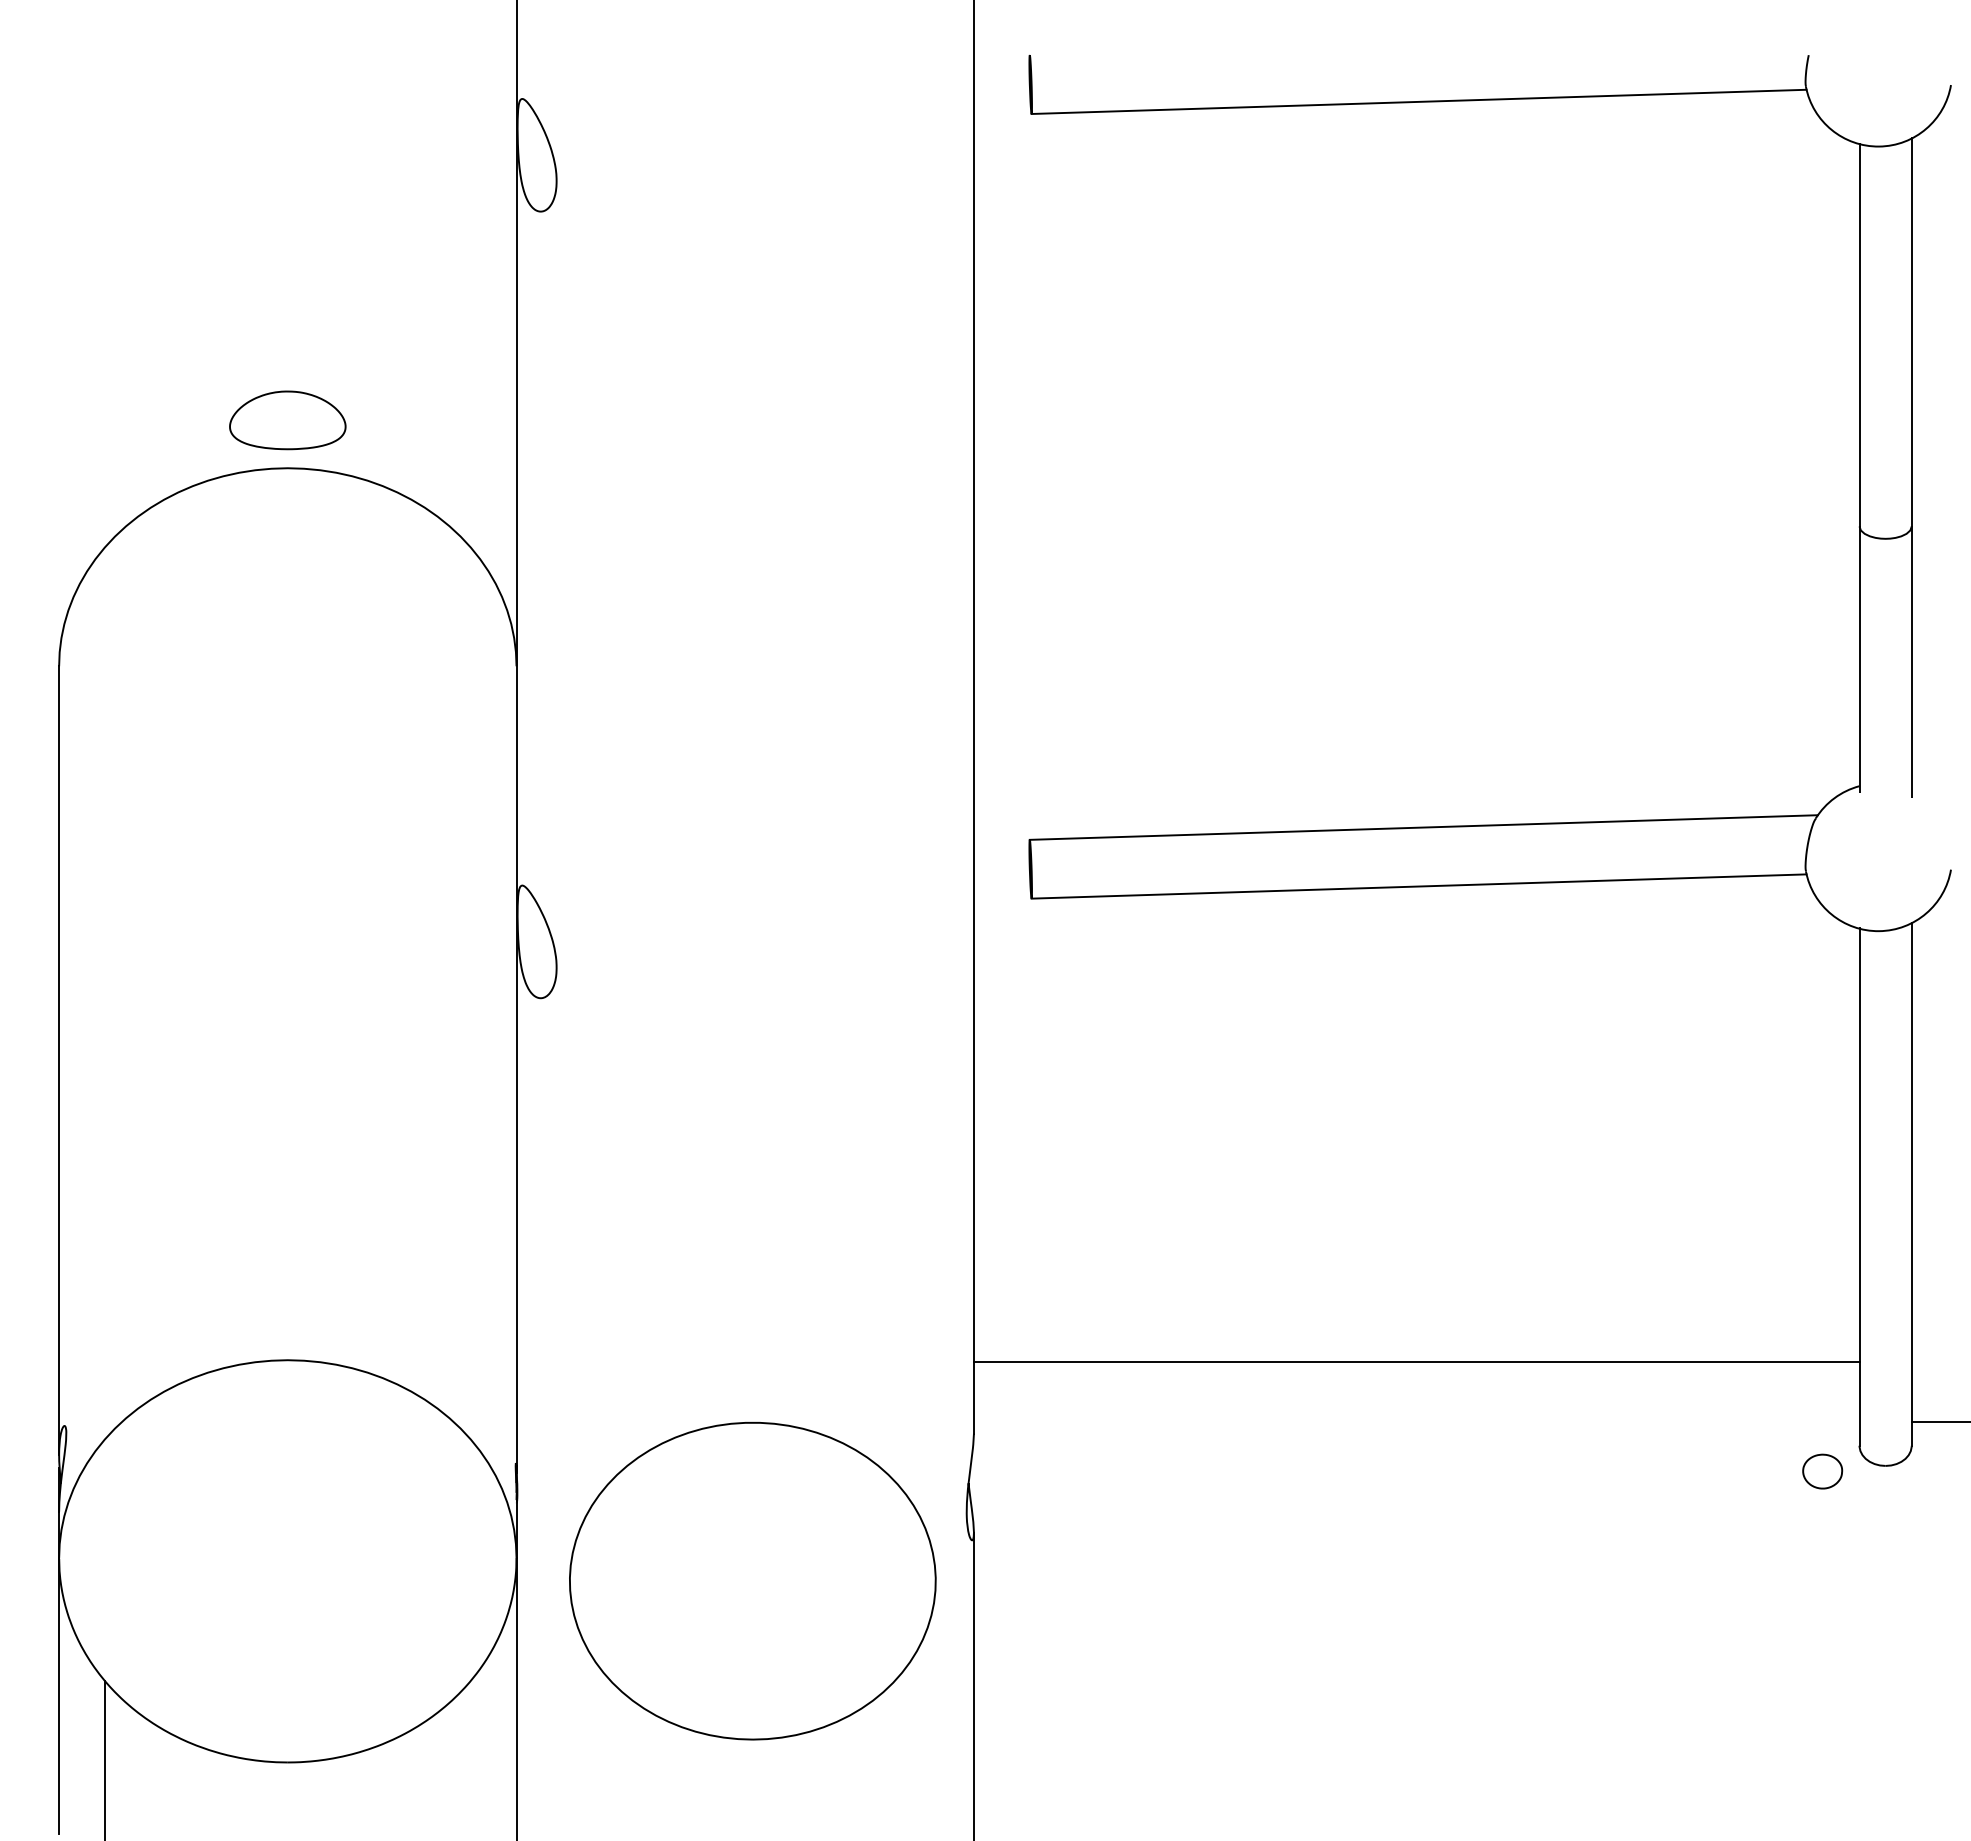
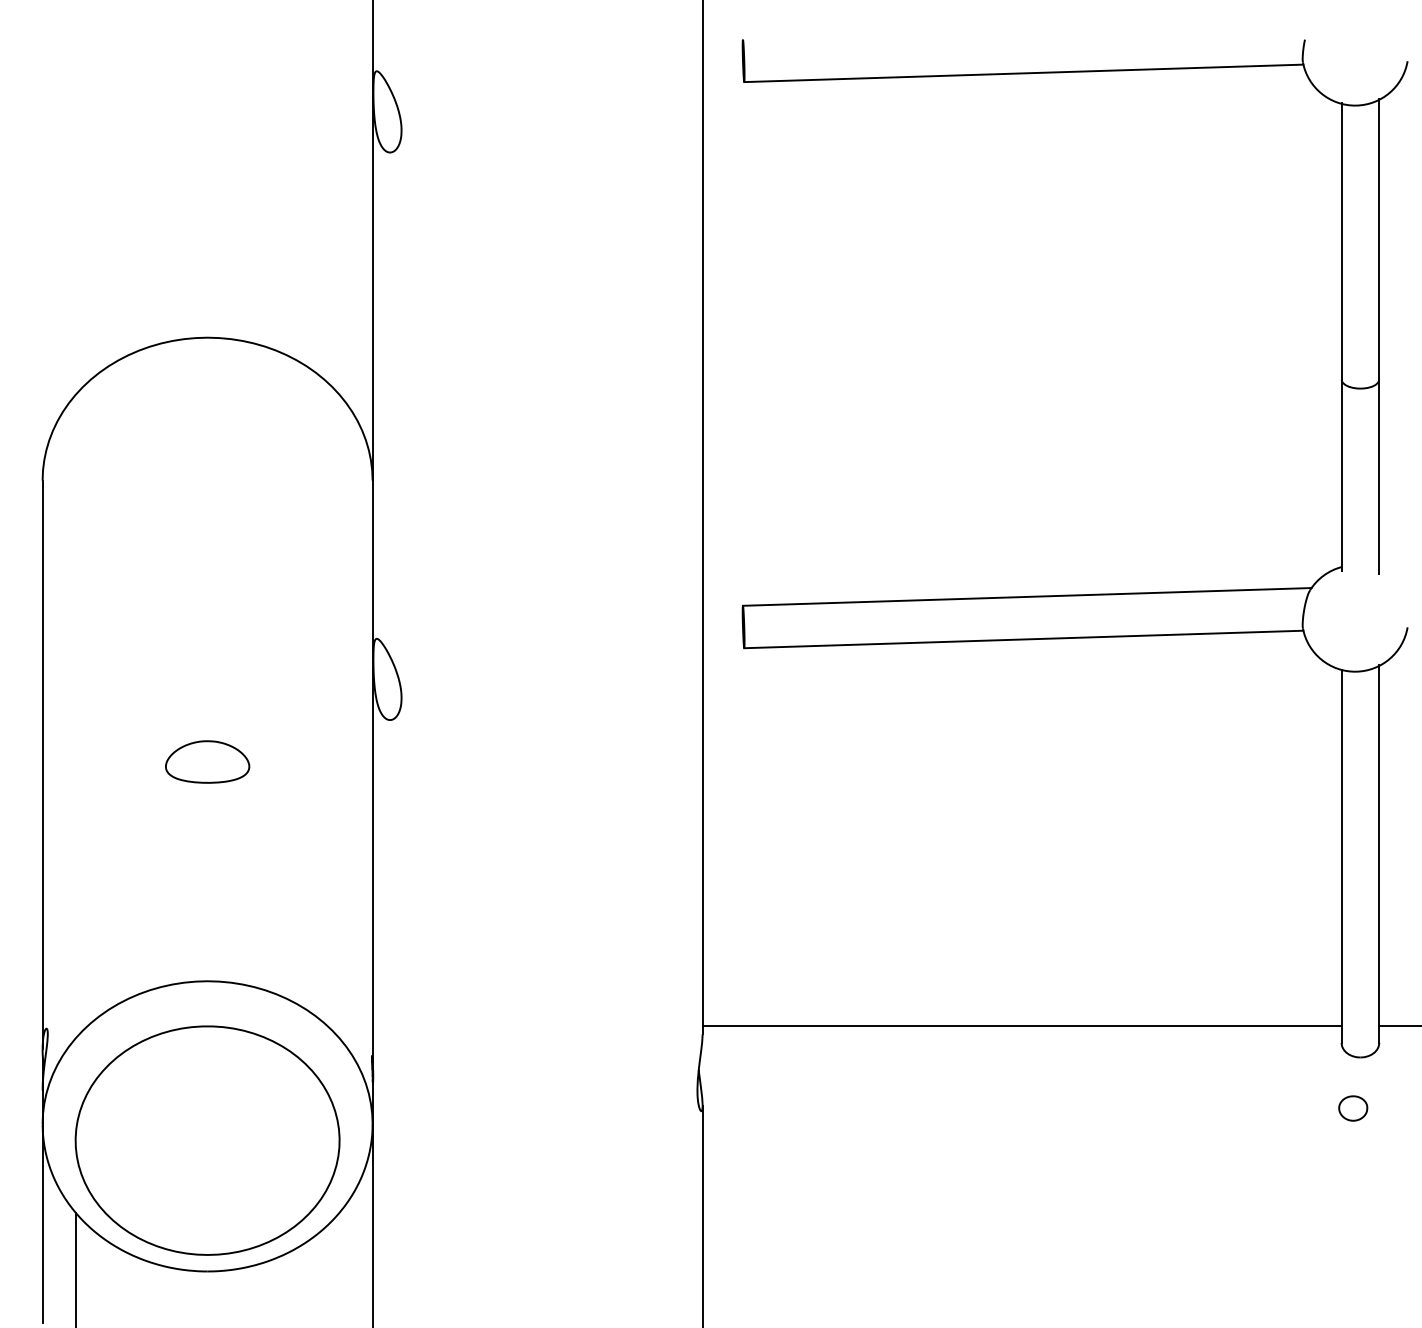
part: (287, 420) -> (207, 762), moved
line: (1416, 1361) -> (1021, 1025), moved
part: (1822, 1471) -> (1353, 1108), moved
part: (752, 1581) -> (207, 1140), moved

